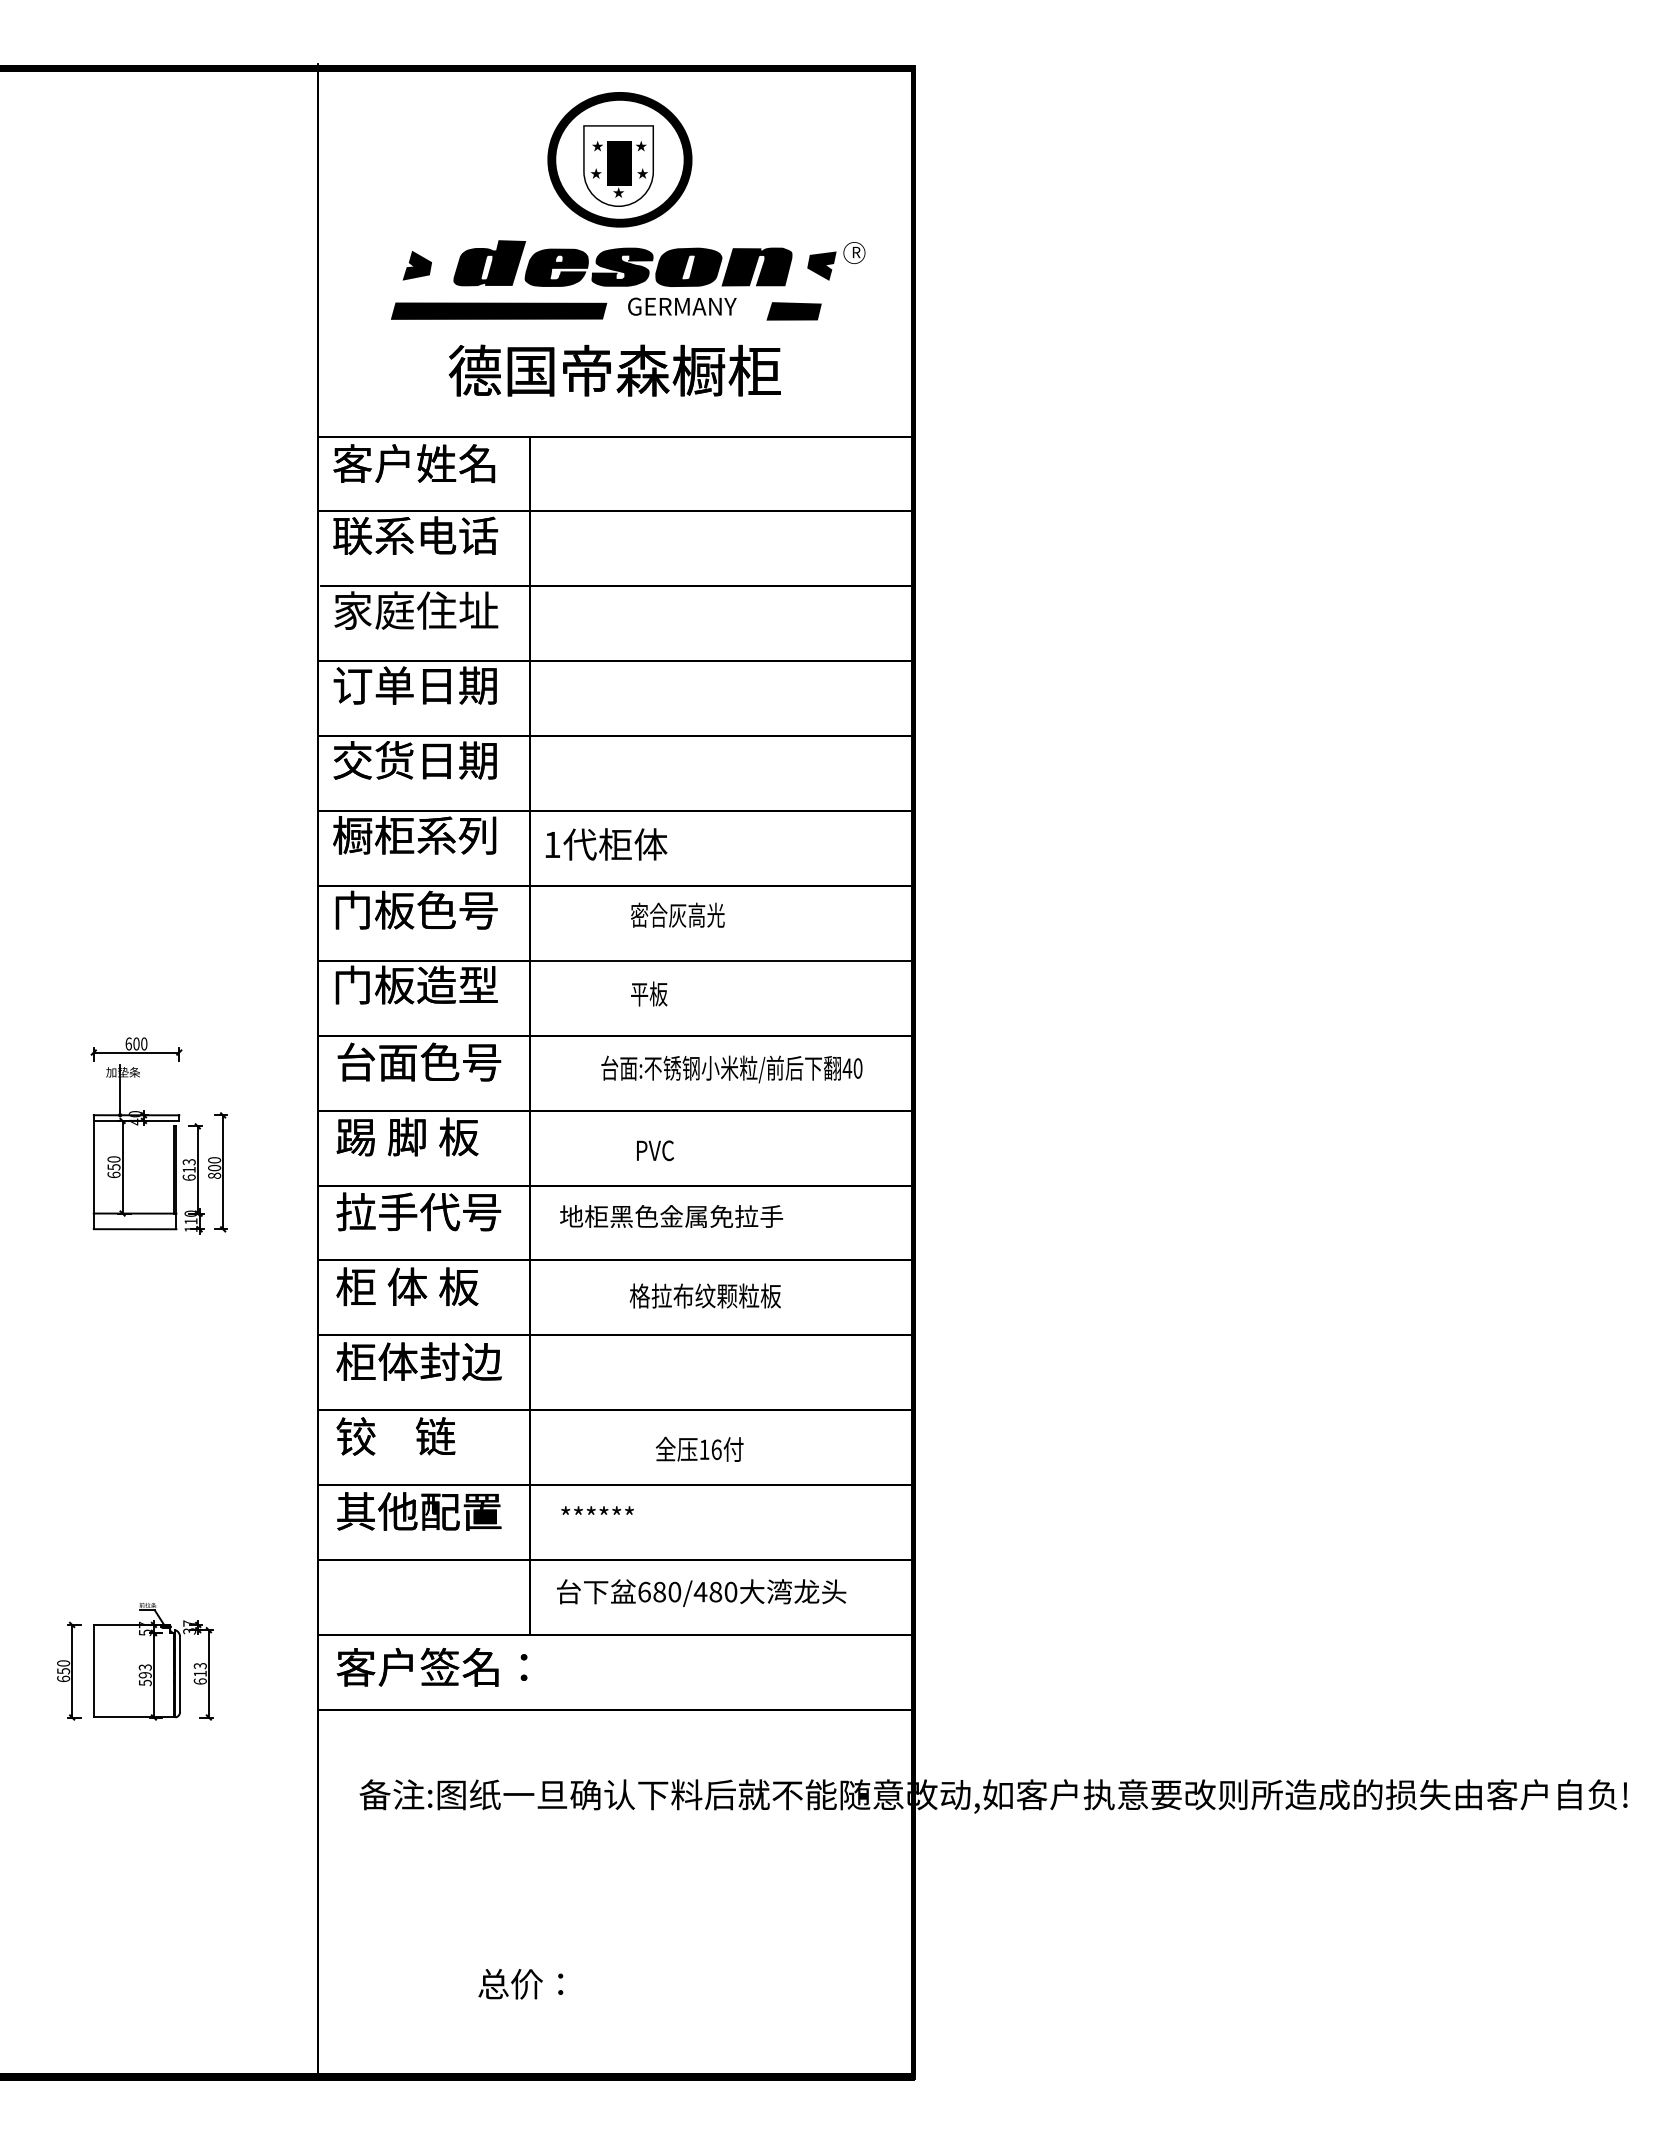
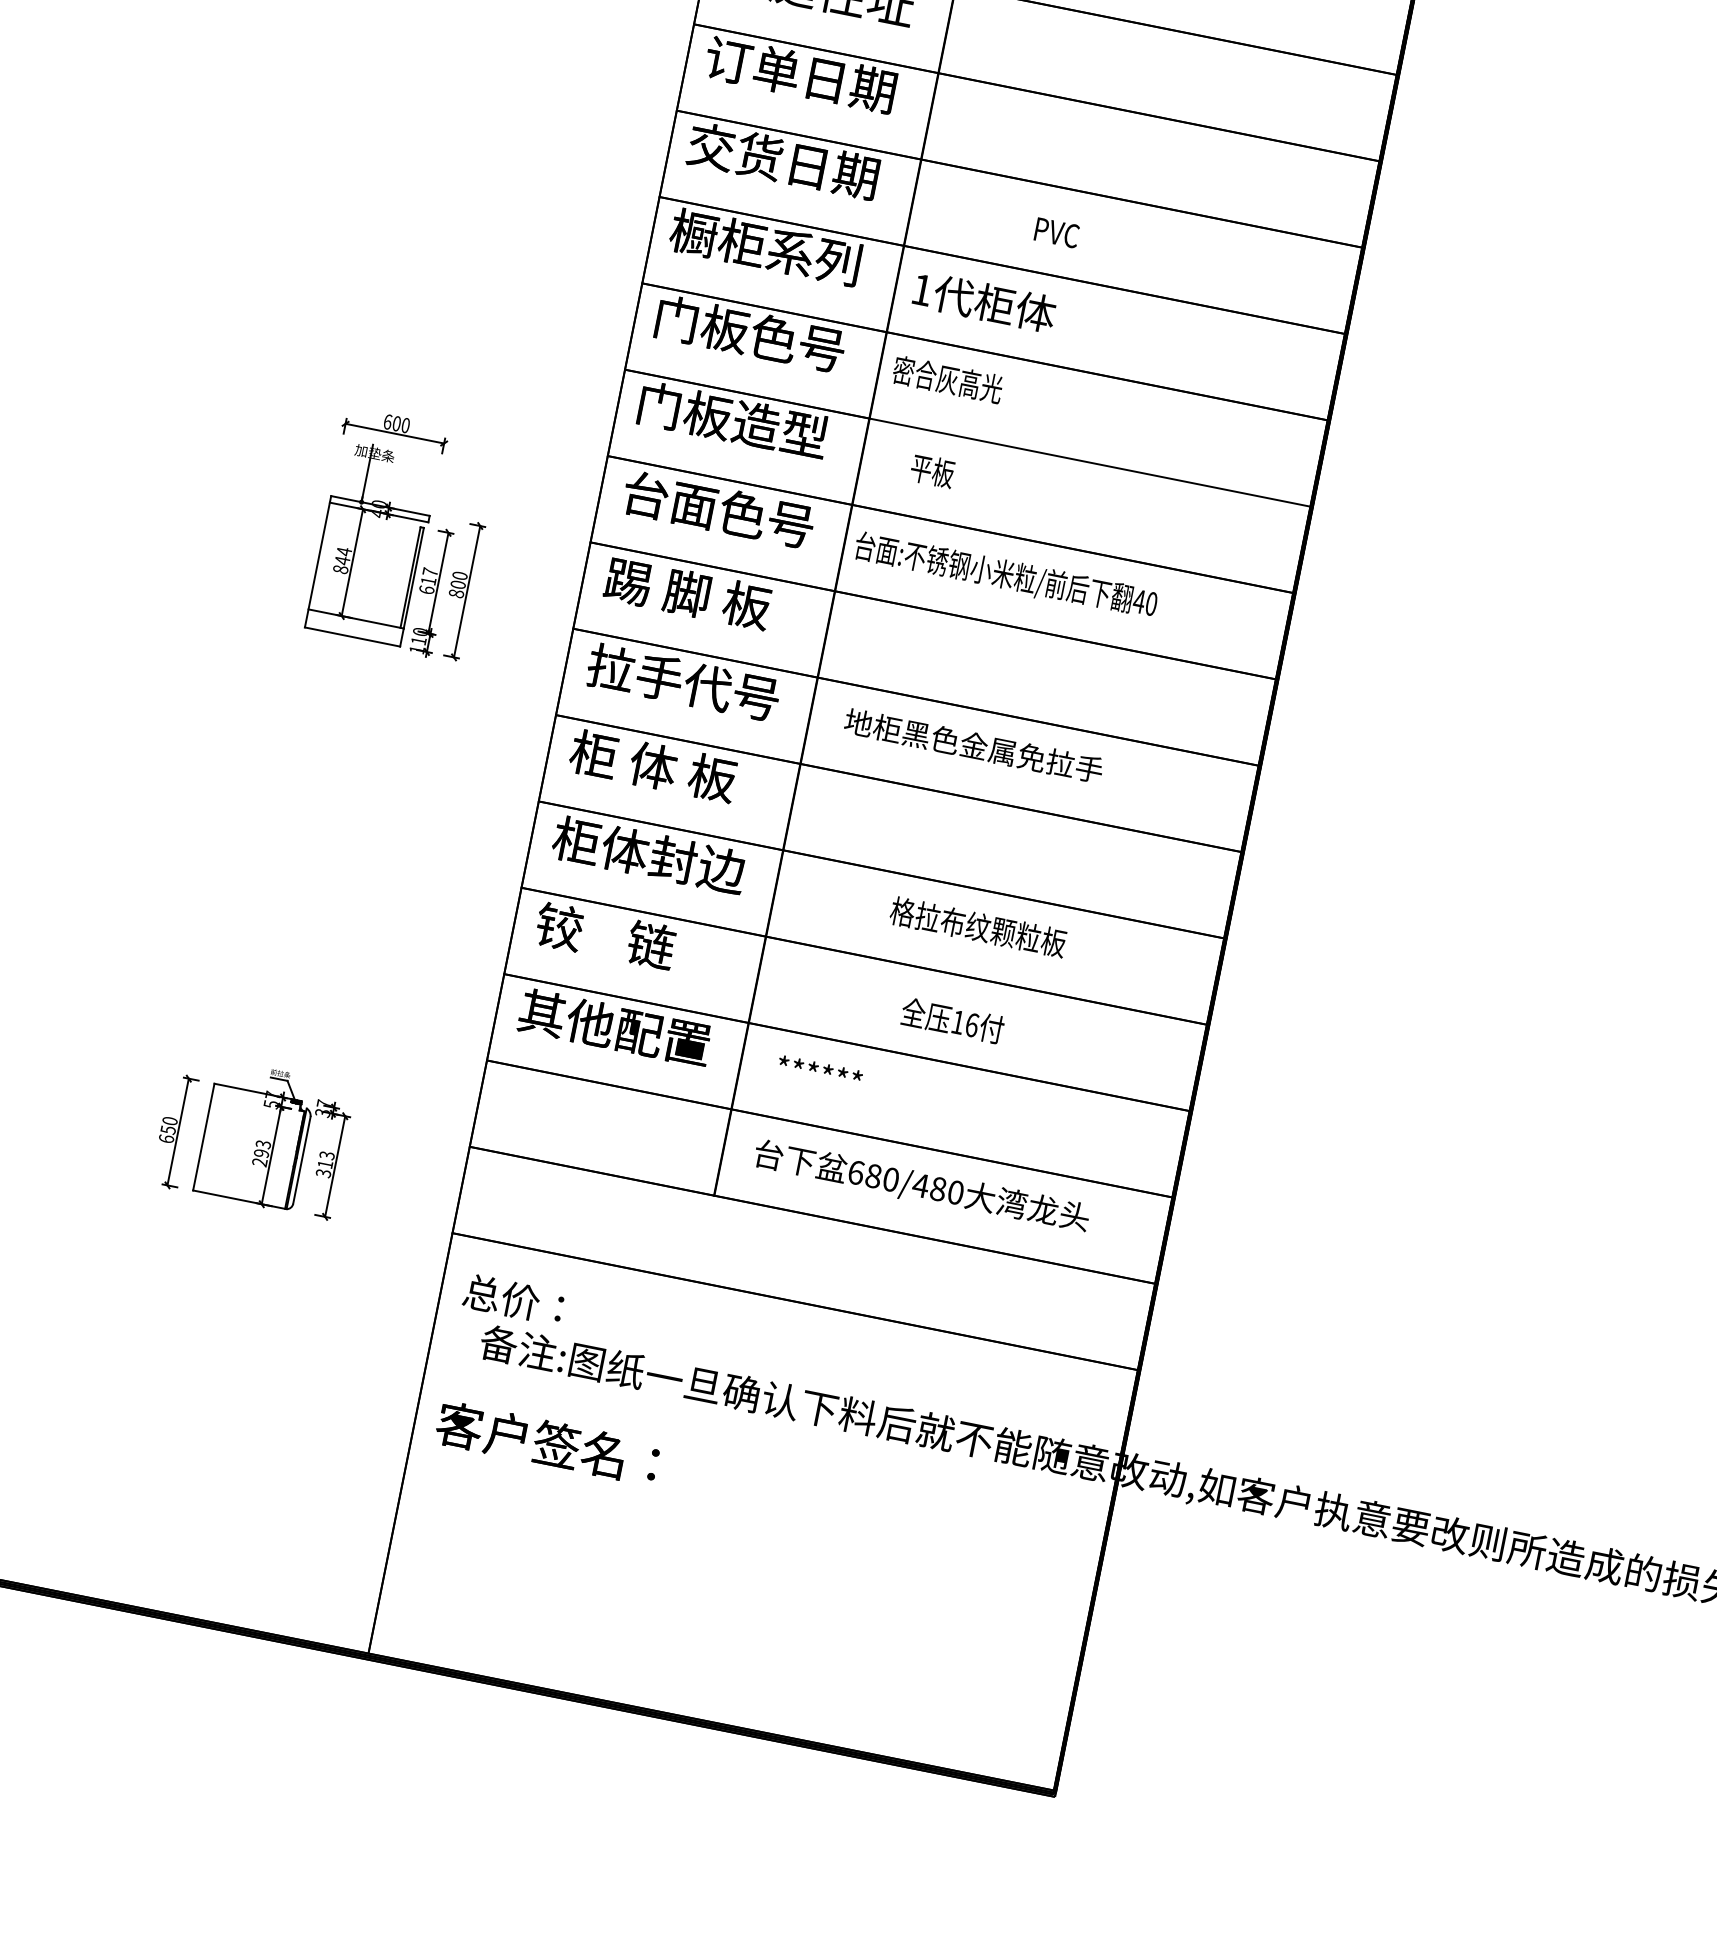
text: (677, 914) -> (947, 378), moved
text: (649, 993) -> (932, 470), moved
text: (731, 1069) -> (1005, 575), moved
text: (655, 1150) -> (1057, 232), moved
text: (188, 1162) -> (429, 572), 613 -> 617
text: (113, 1167) -> (341, 560), 650 -> 844
text: (704, 1295) -> (977, 926), moved
text: (431, 1666) -> (546, 1442), moved
text: (199, 1681) -> (322, 1173), 613 -> 313
text: (144, 1682) -> (258, 1161), 593 -> 293
text: (520, 1984) -> (513, 1299), moved

